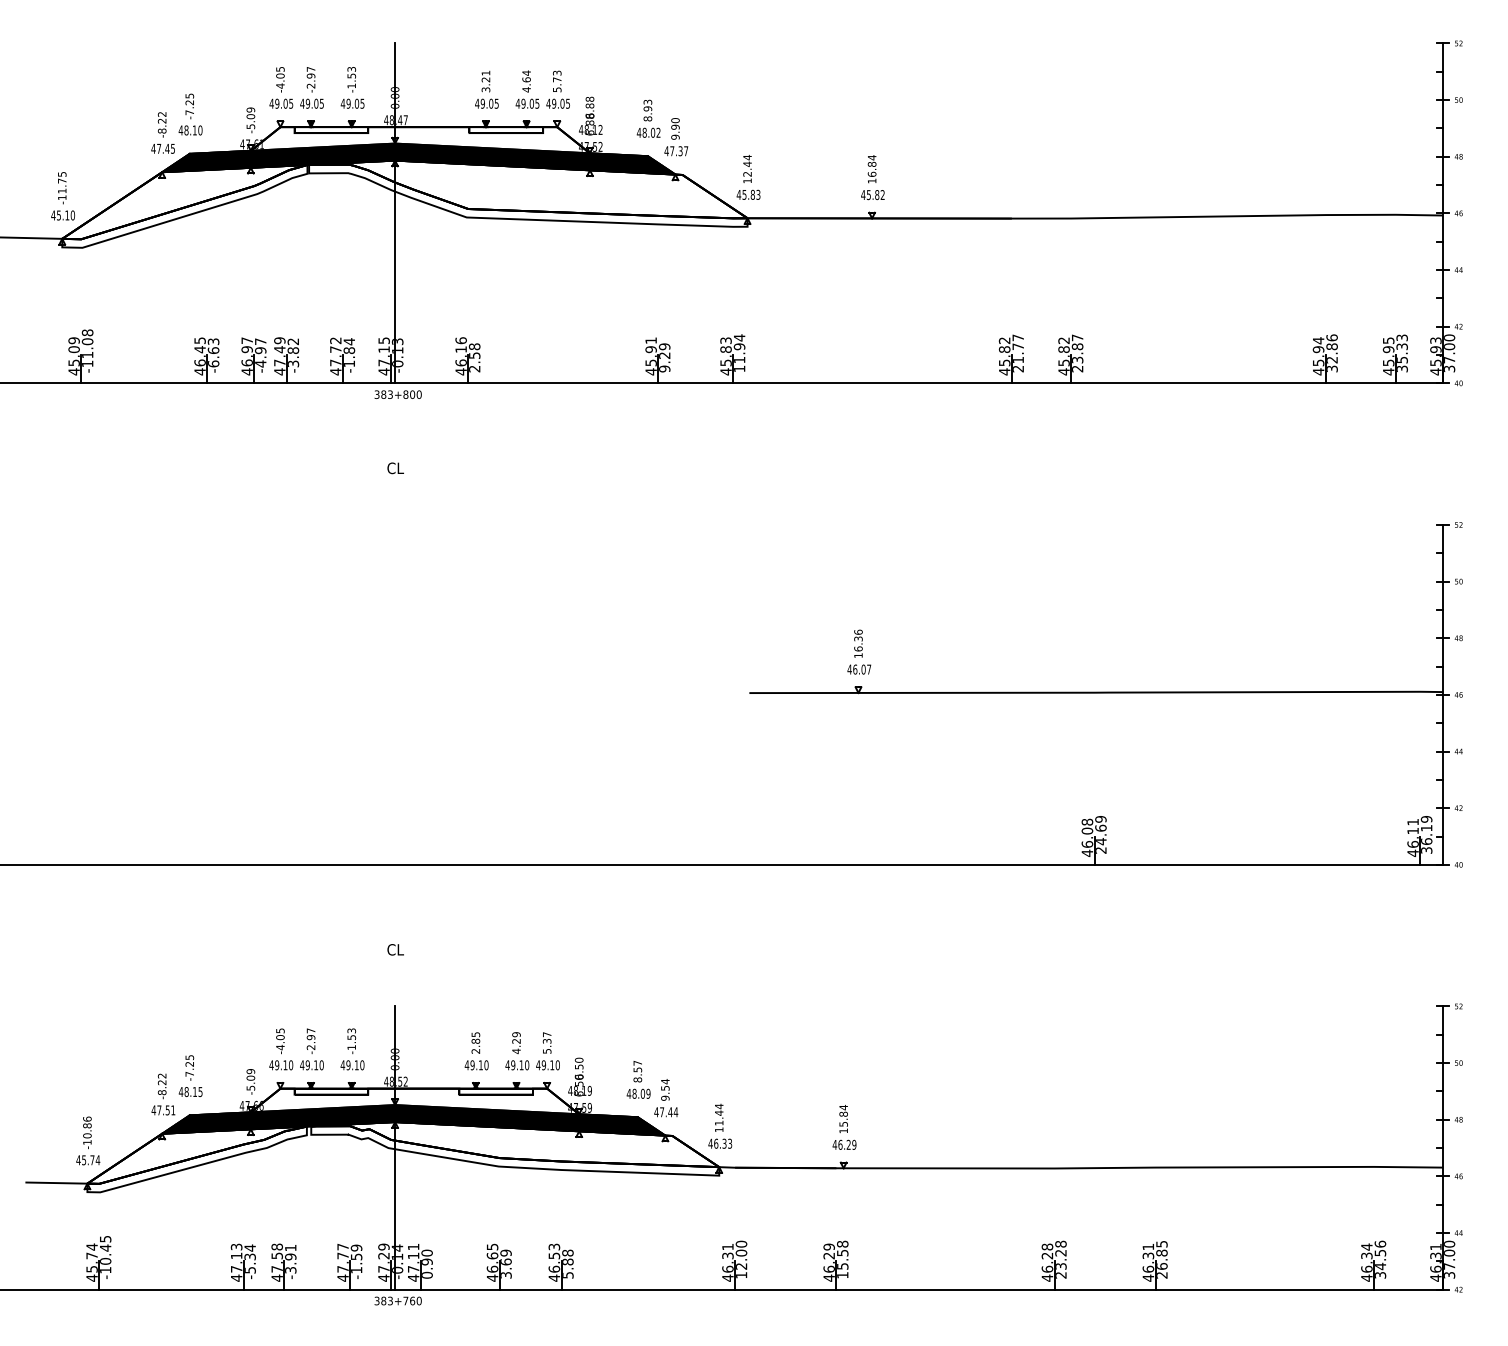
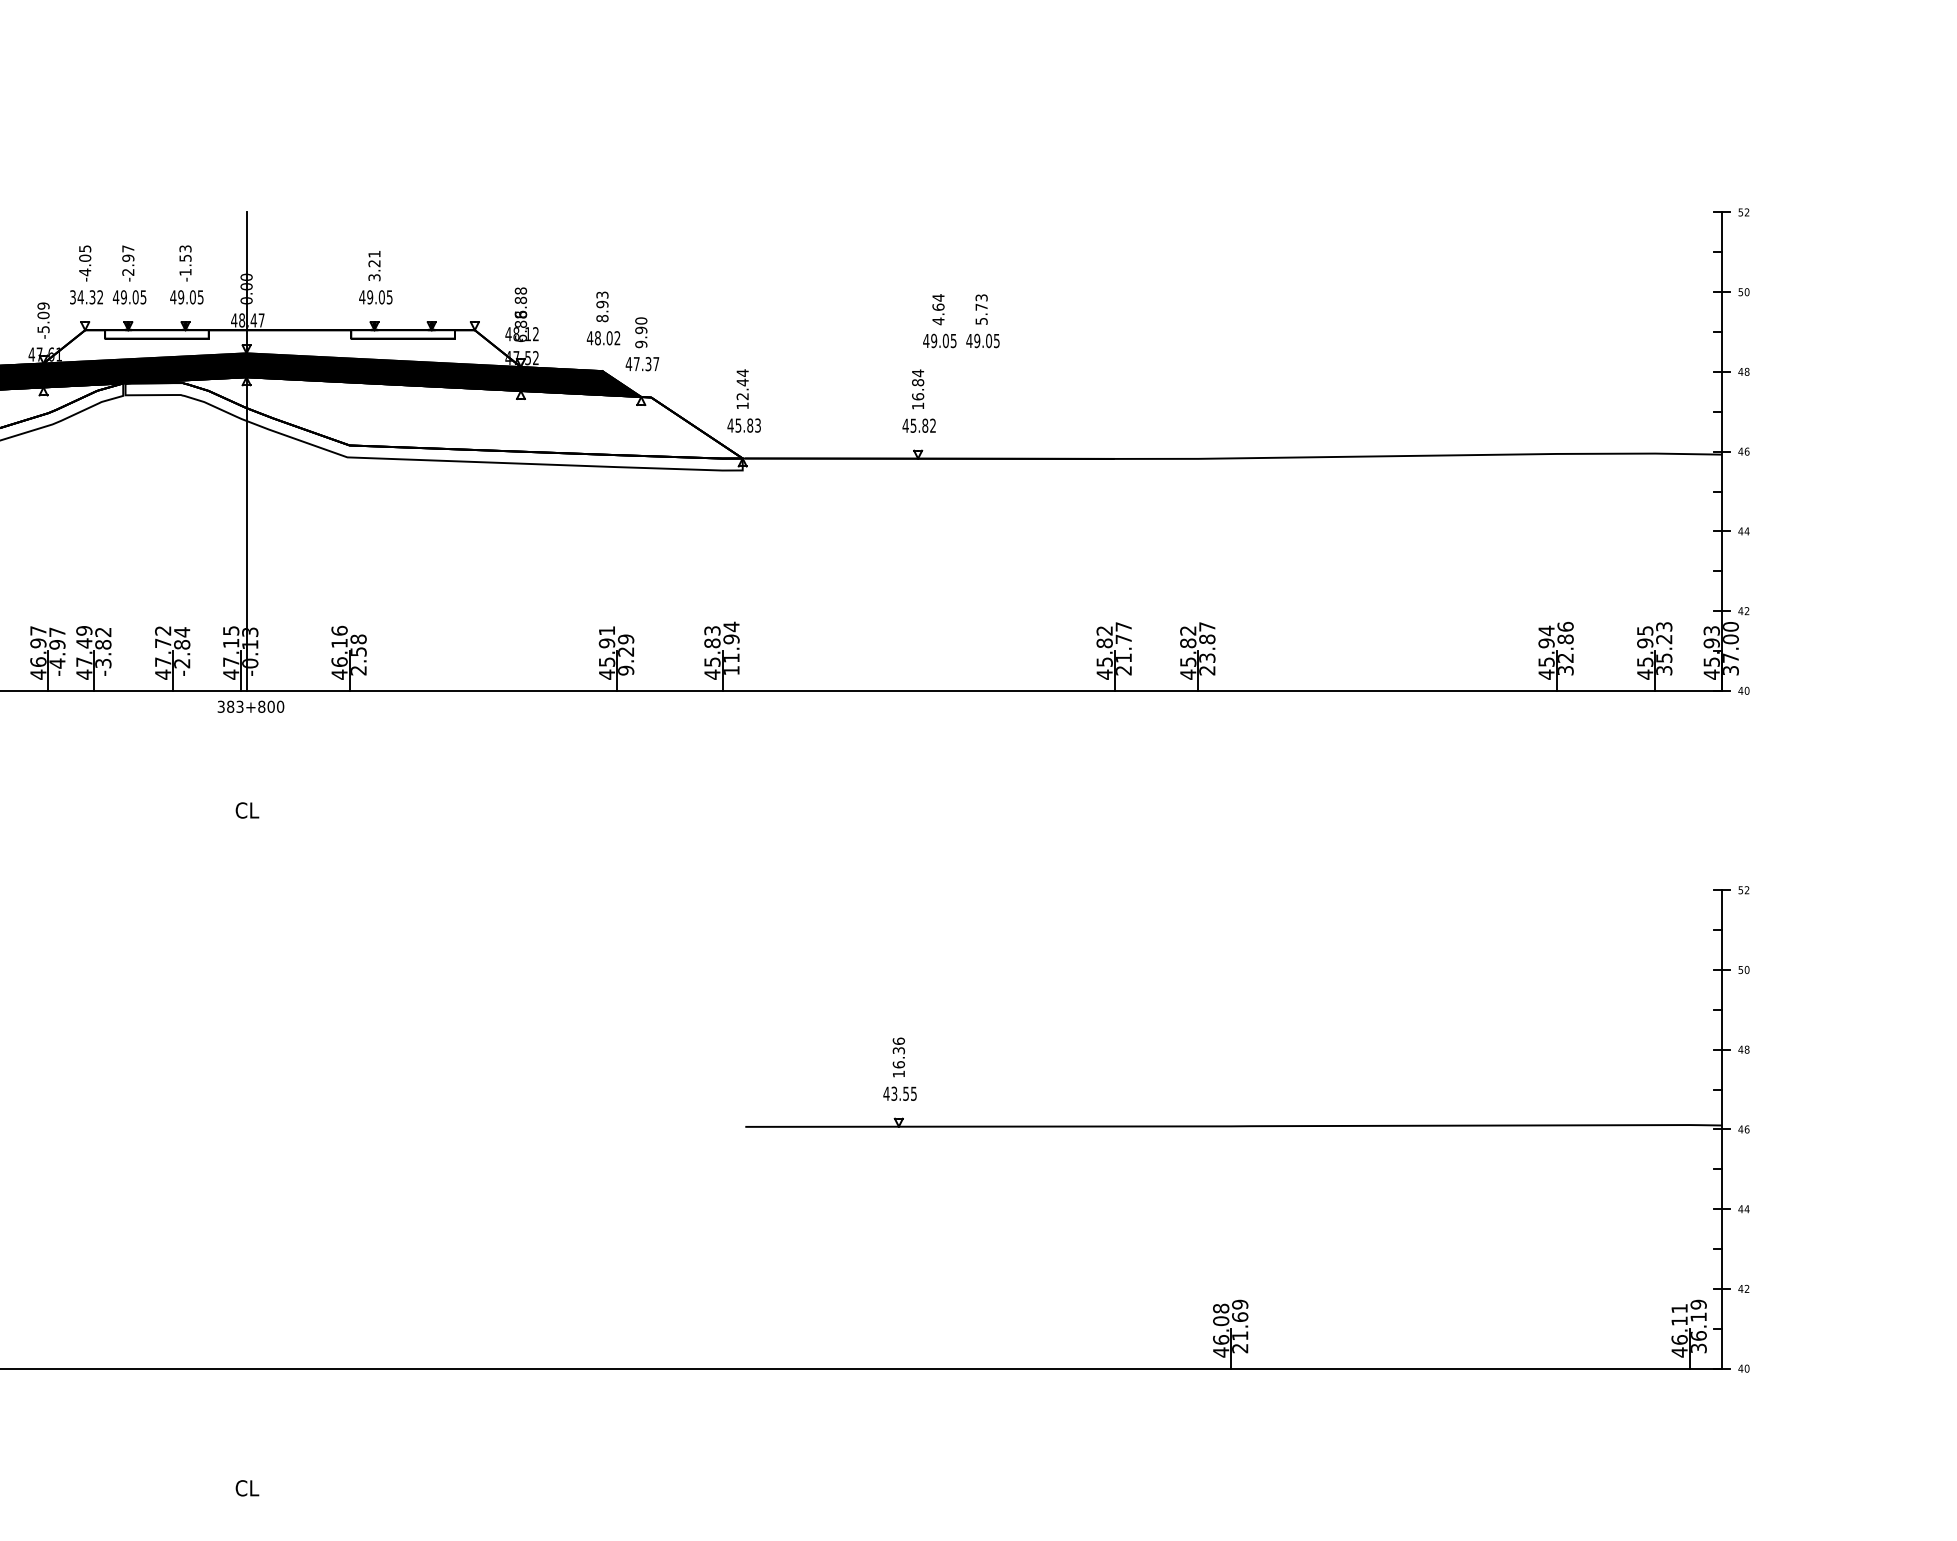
text: (542, 89) -> (960, 320), moved
text: (281, 103) -> (86, 296), 49.05 -> 34.32
text: (1402, 346) -> (1664, 638), 35.33 -> 35.23
text: (349, 363) -> (182, 662), -1.84 -> -2.84
text: (862, 669) -> (904, 1093), 46.07 -> 43.55
text: (1101, 841) -> (1240, 1335), 24.69 -> 21.69

